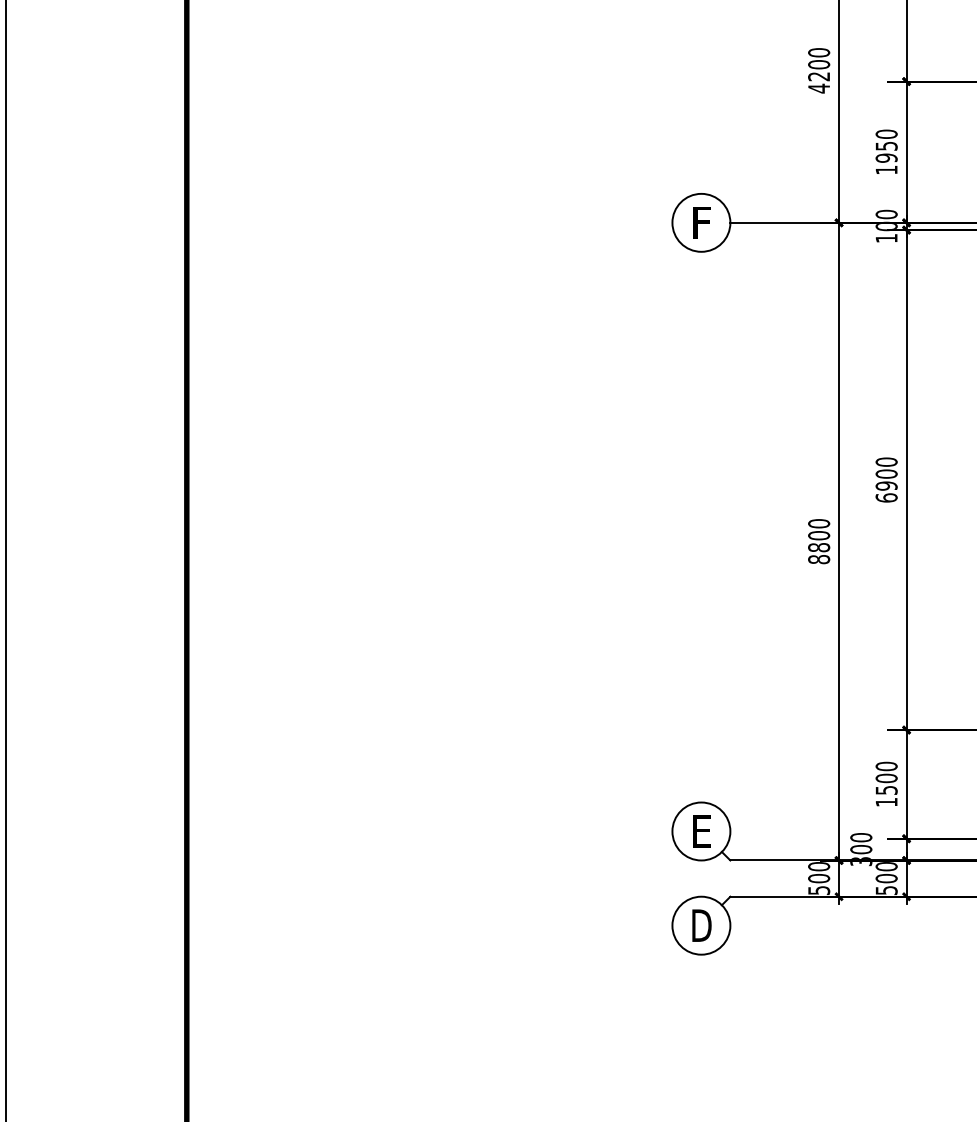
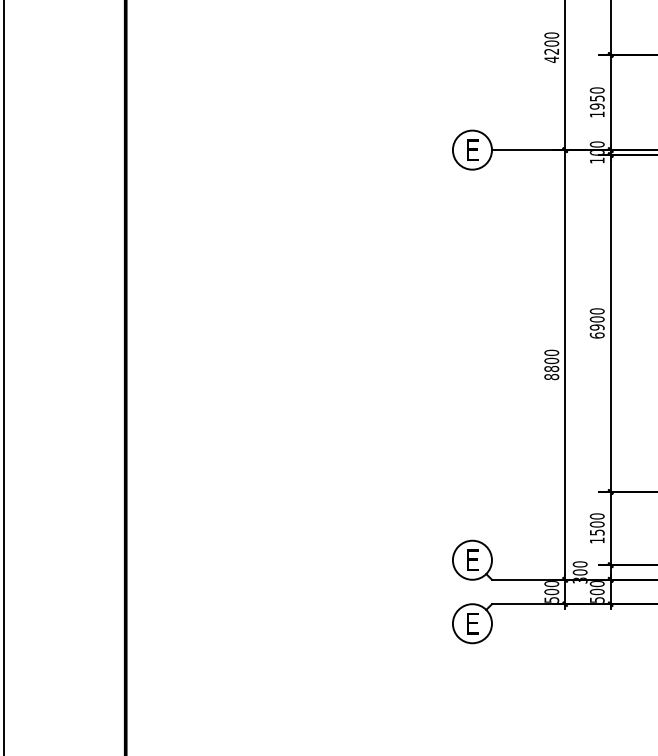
text: (702, 224) -> (473, 151), F -> E
text: (701, 925) -> (472, 623), D -> E

